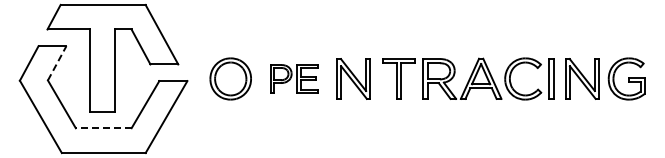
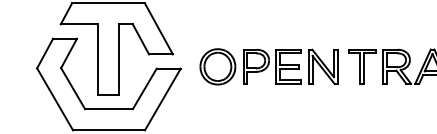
line: (57, 62) -> (69, 52), dashed -> solid
part: (294, 78) -> (272, 66), size x1.43
line: (103, 128) -> (108, 109), dashed -> solid

